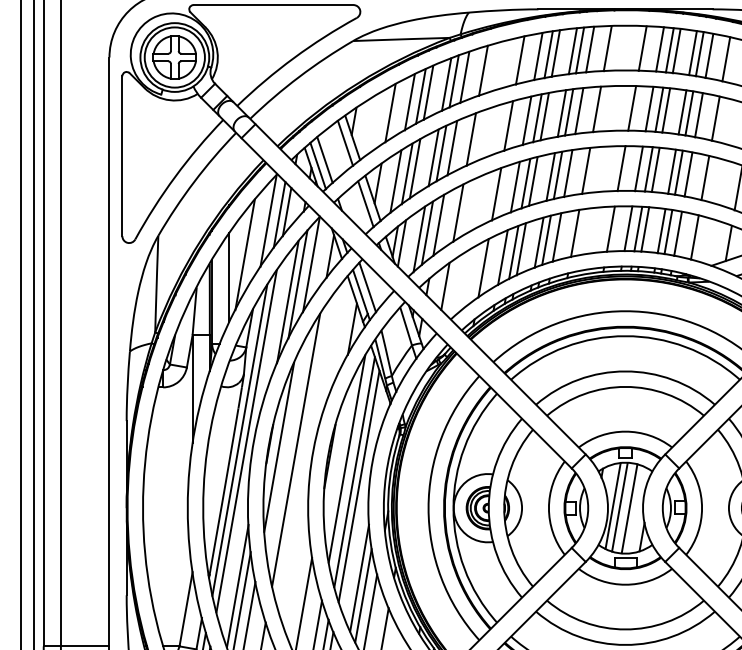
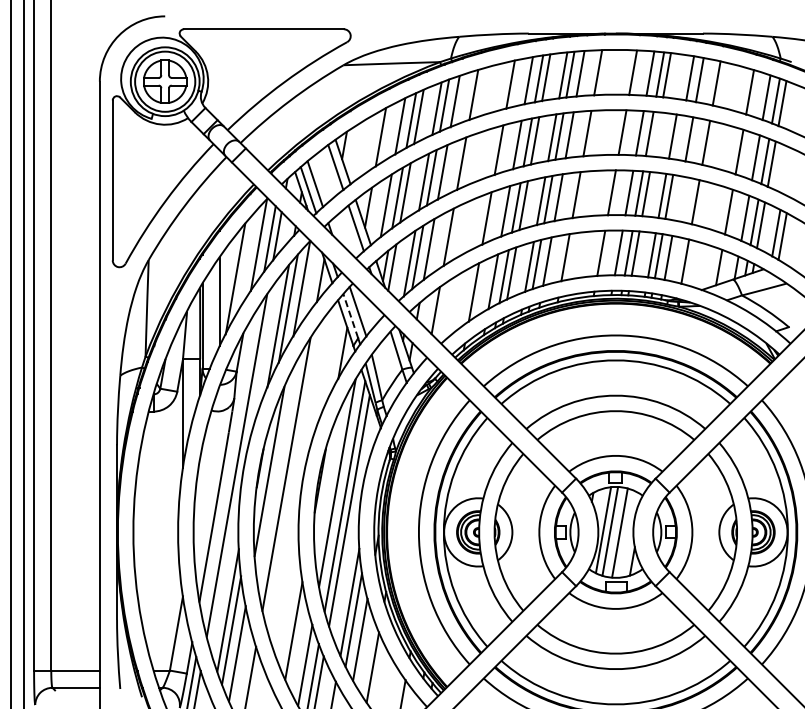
line: (693, 53) -> (683, 77), removed
line: (666, 110) -> (656, 134), removed
line: (689, 113) -> (679, 137), removed
line: (688, 174) -> (678, 198), removed
line: (360, 291) -> (350, 315), solid -> dashed
line: (239, 440) -> (229, 464), removed

